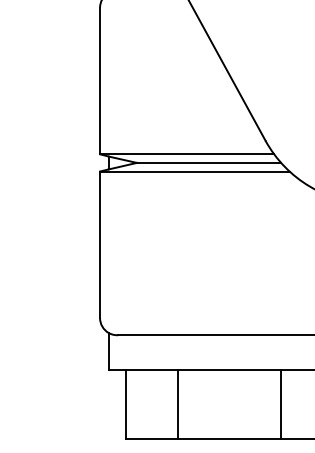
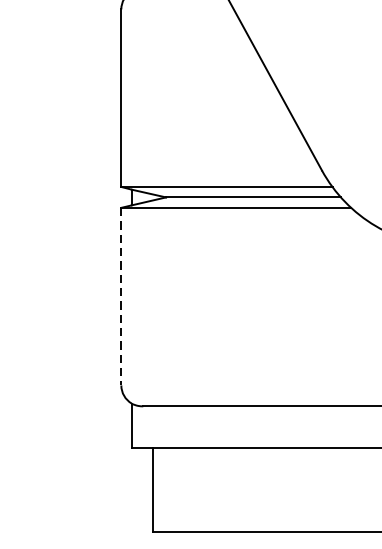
line: (100, 245) -> (121, 297), solid -> dashed
line: (177, 403) -> (215, 489), removed
line: (281, 403) -> (341, 489), removed

